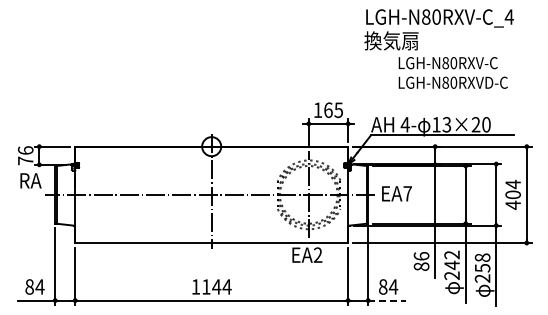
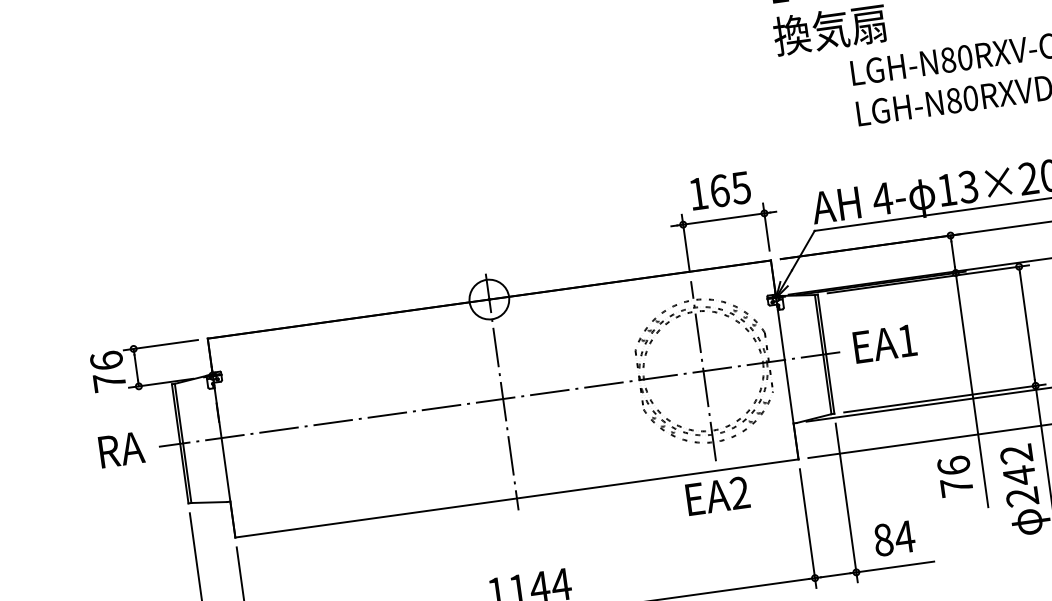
text: (30, 180) -> (120, 449), moved
text: (407, 193) -> (906, 340), EA7 -> EA1
text: (421, 266) -> (956, 486), 86 -> 76
line: (387, 300) -> (896, 566), dashed -> solid

